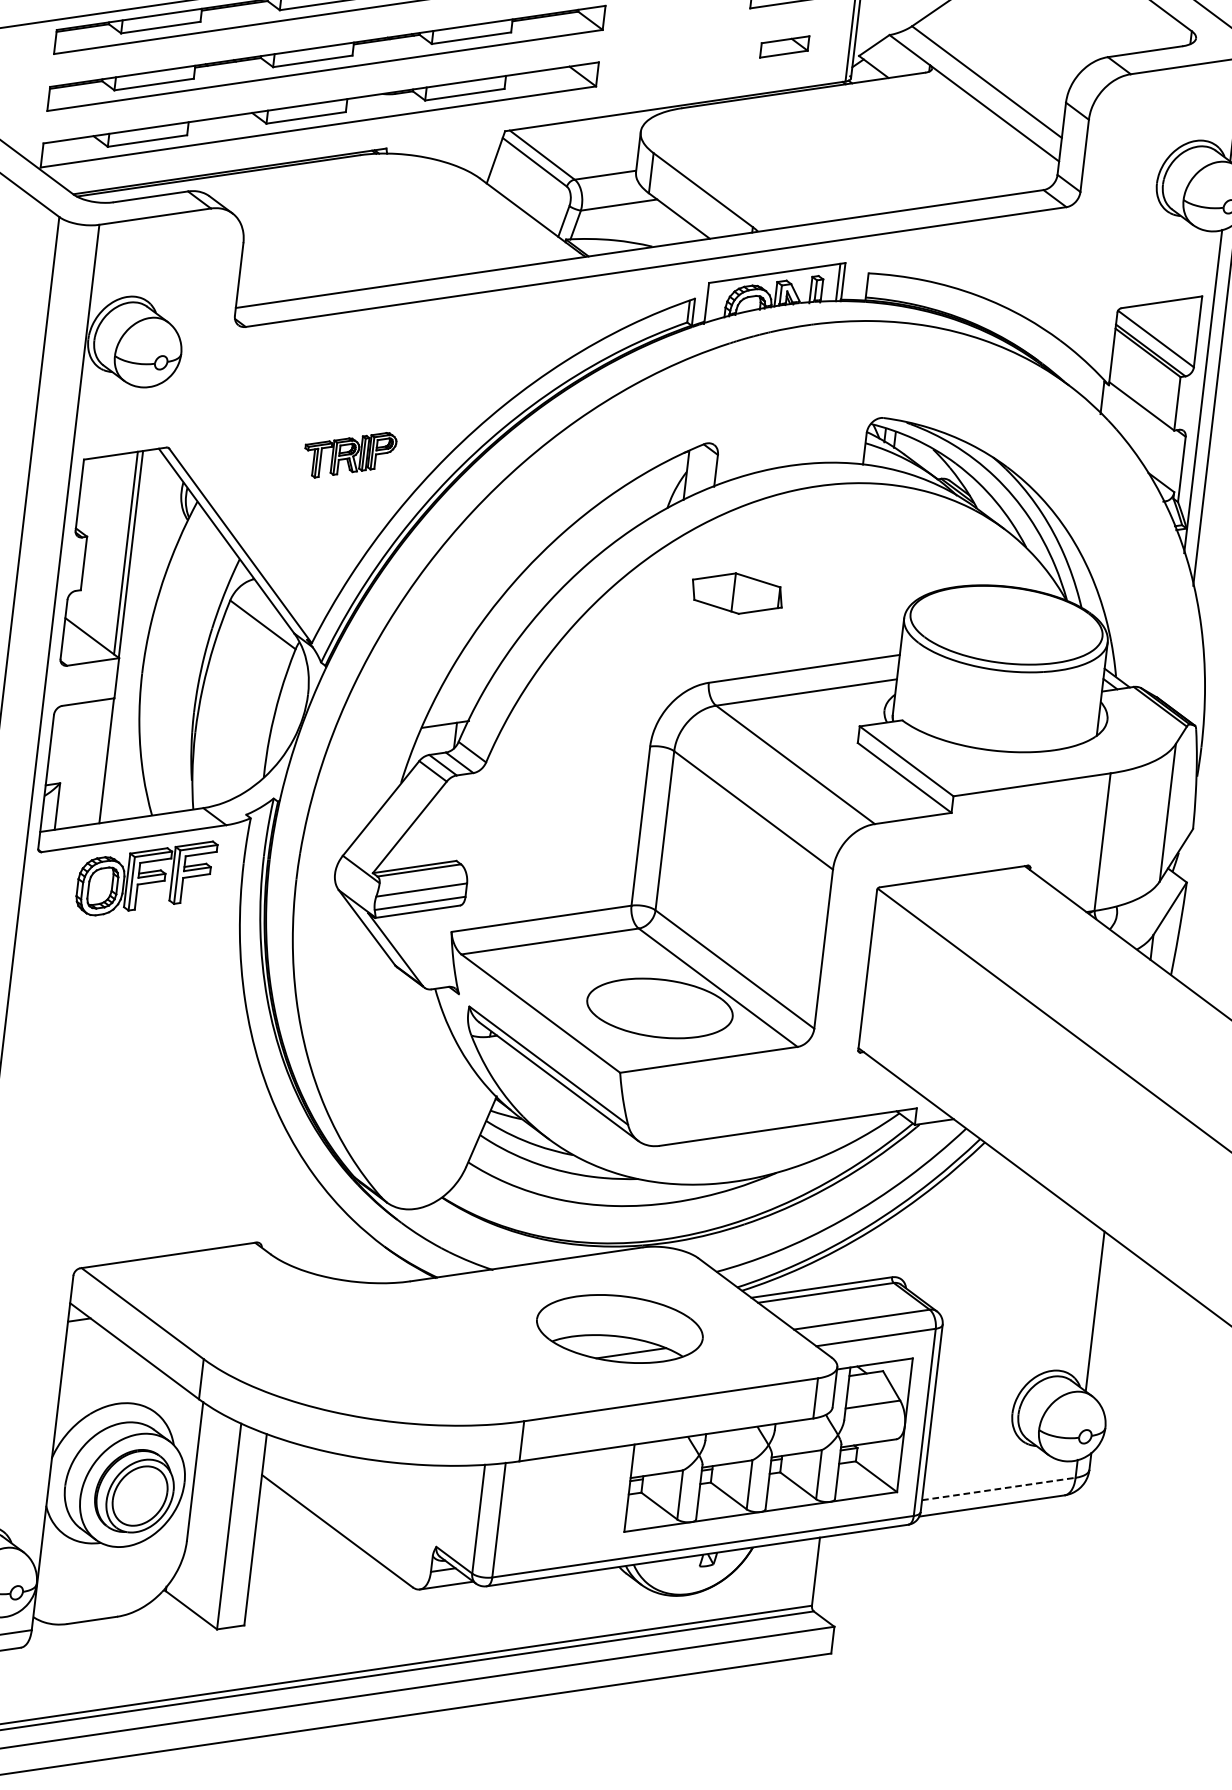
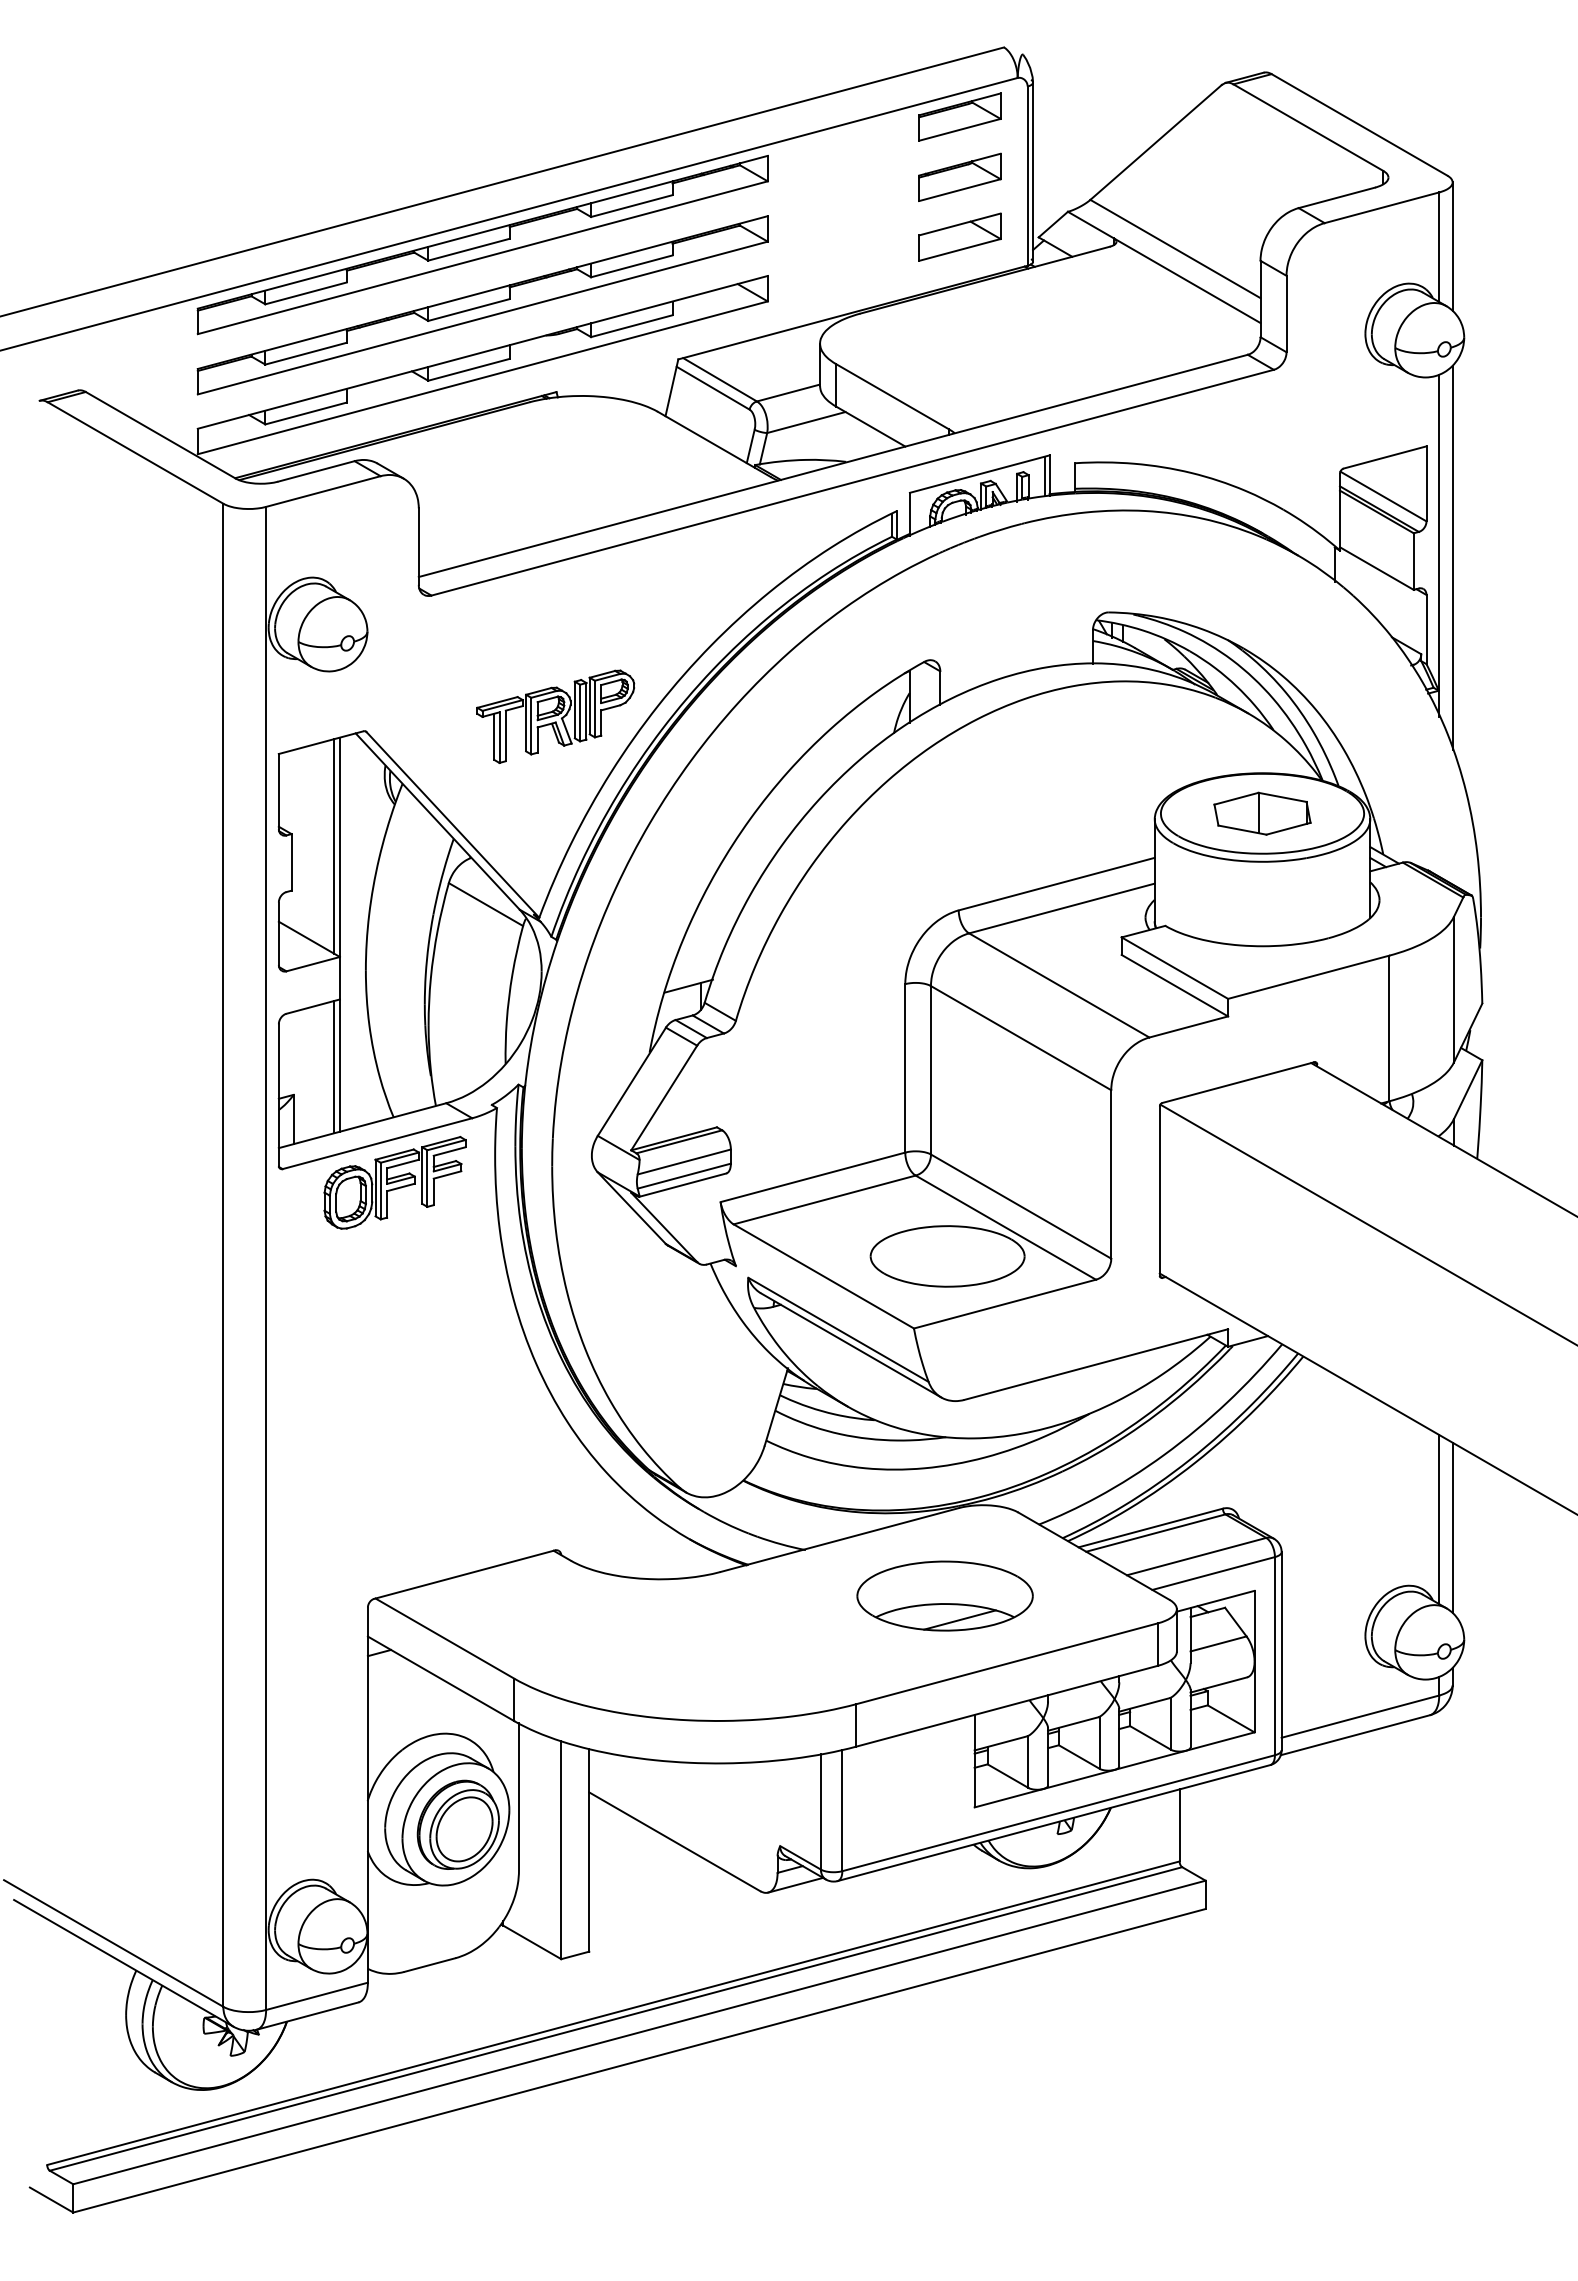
part: (784, 46) -> (959, 236), size x1.67
part: (349, 454) -> (555, 716), size x1.67
part: (737, 593) -> (1262, 813), moved
line: (101, 761) -> (334, 1067), added
line: (1106, 1320) -> (1452, 1527), added
line: (998, 1488) -> (1360, 1716), dashed -> solid

